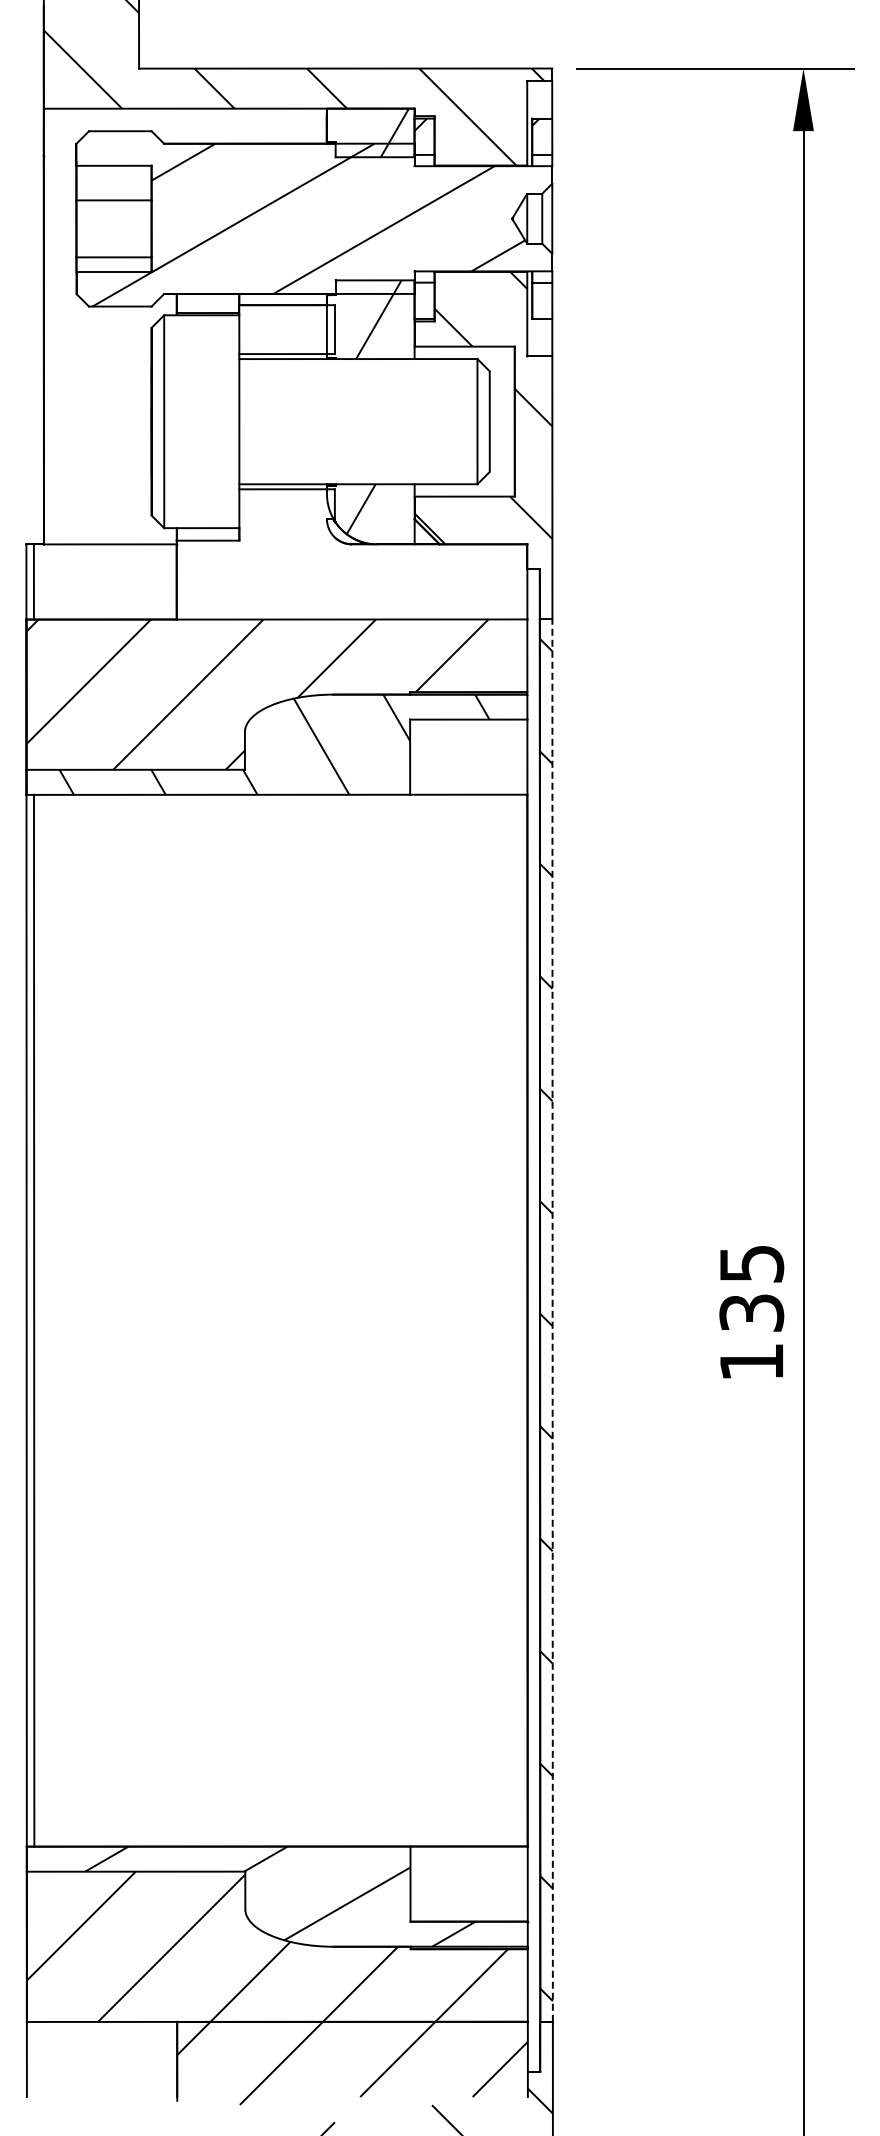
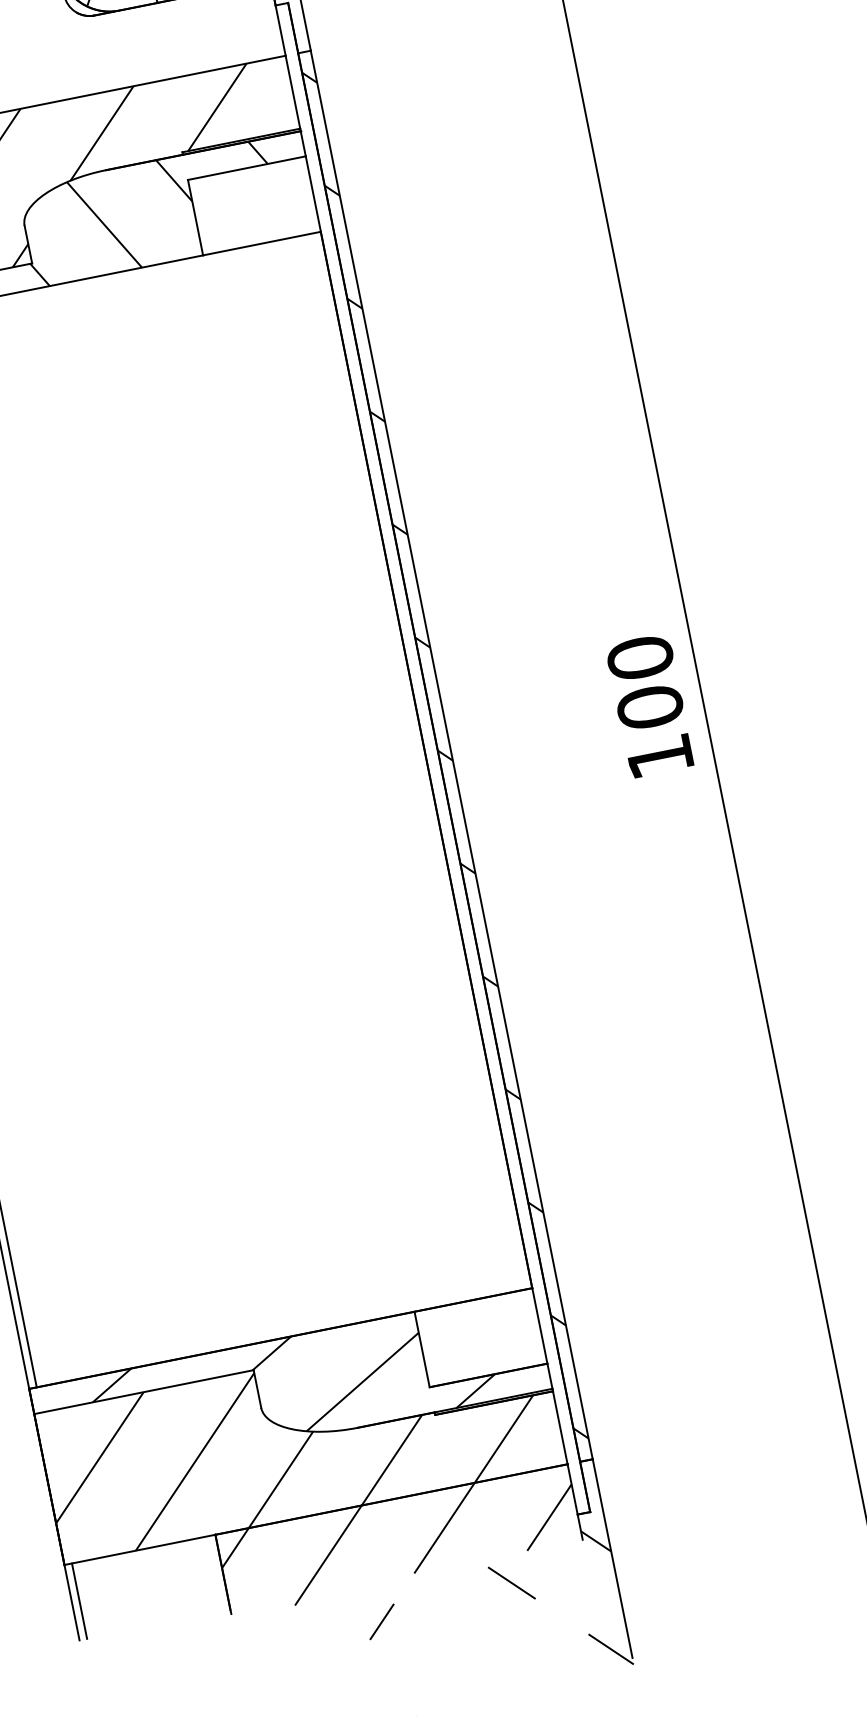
text: (751, 1288) -> (645, 682), 135 -> 100
line: (552, 1320) -> (451, 754), dashed -> solid
line: (34, 2059) -> (79, 1601), added

